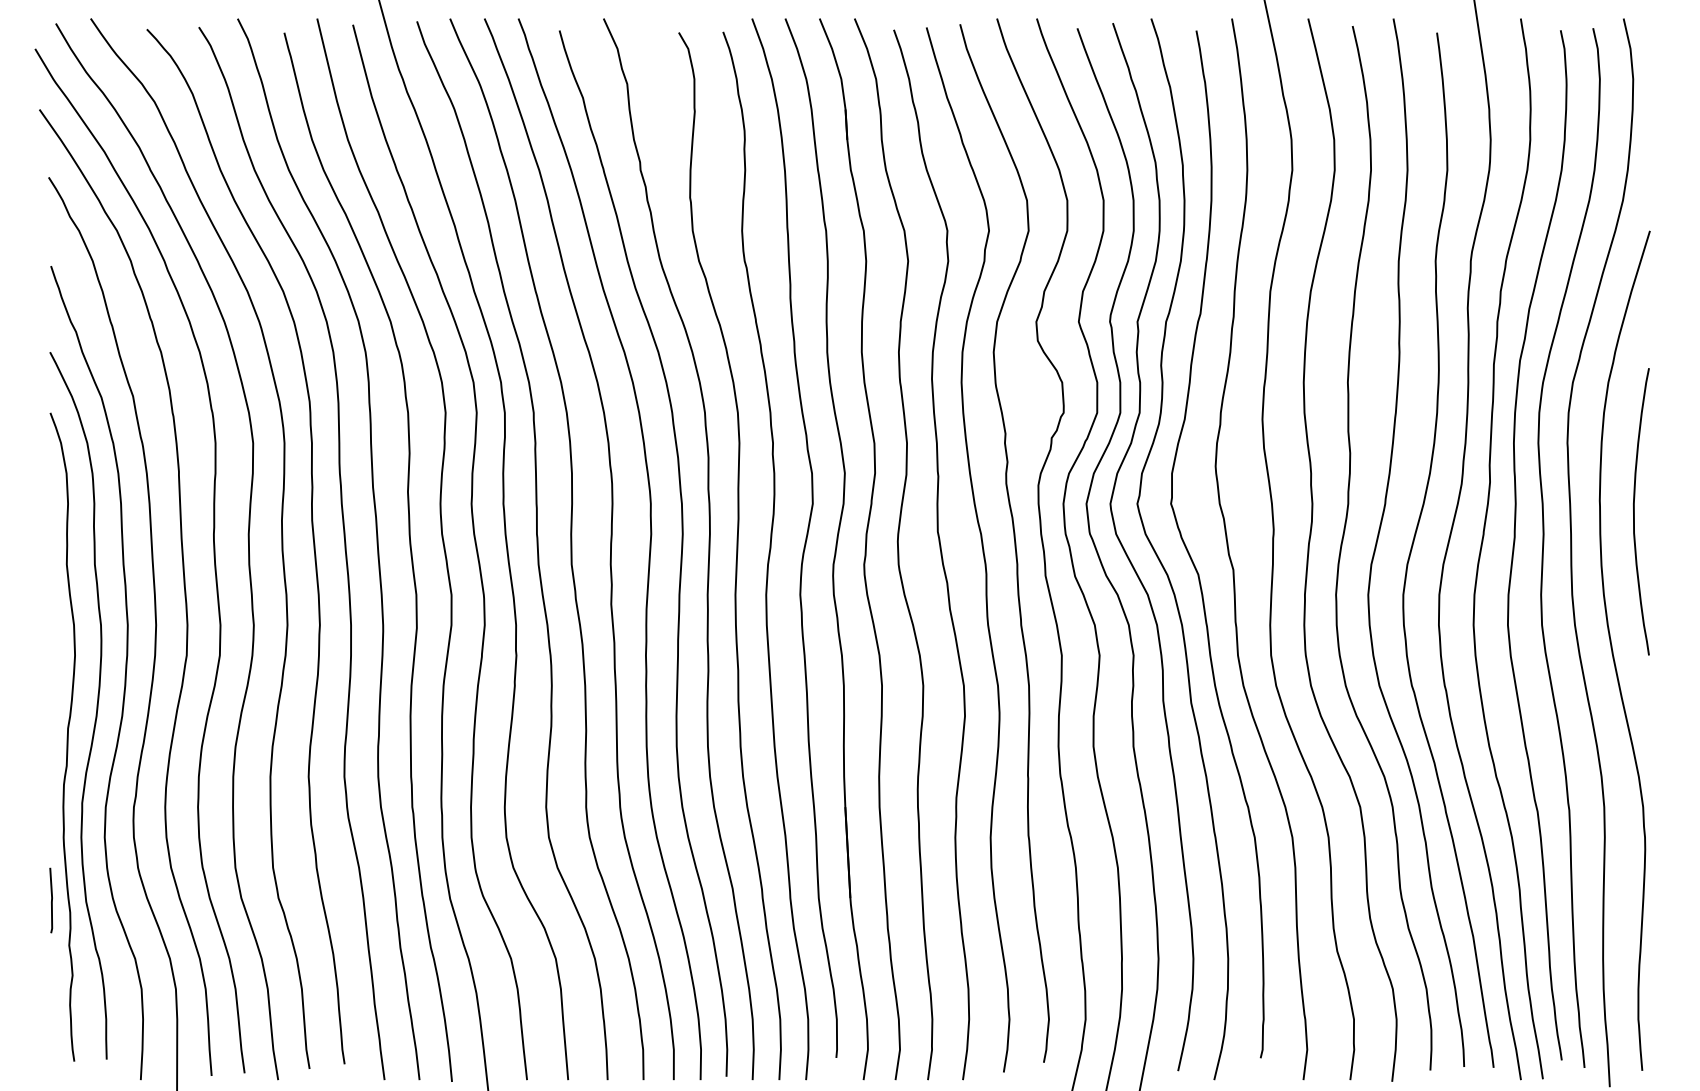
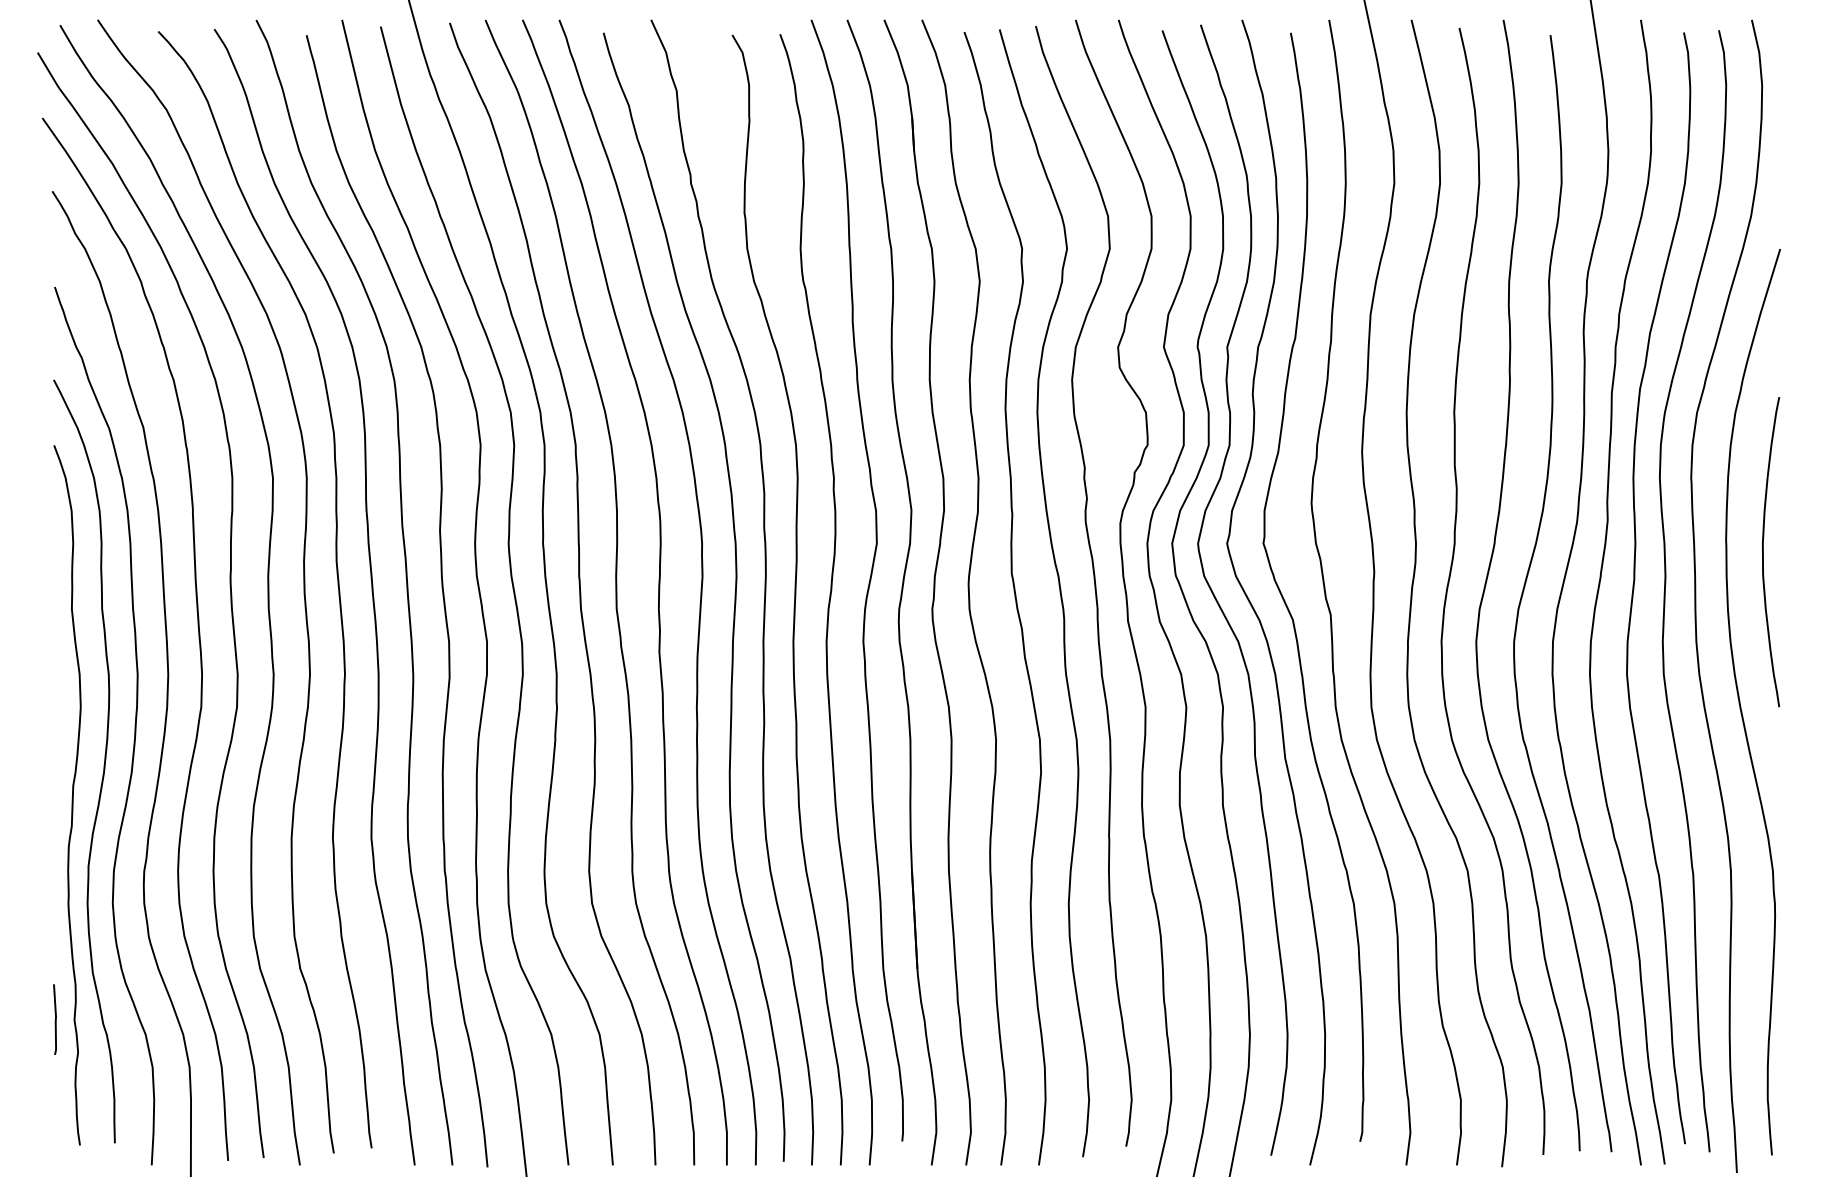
line: (51, 900) -> (55, 1019), moved

